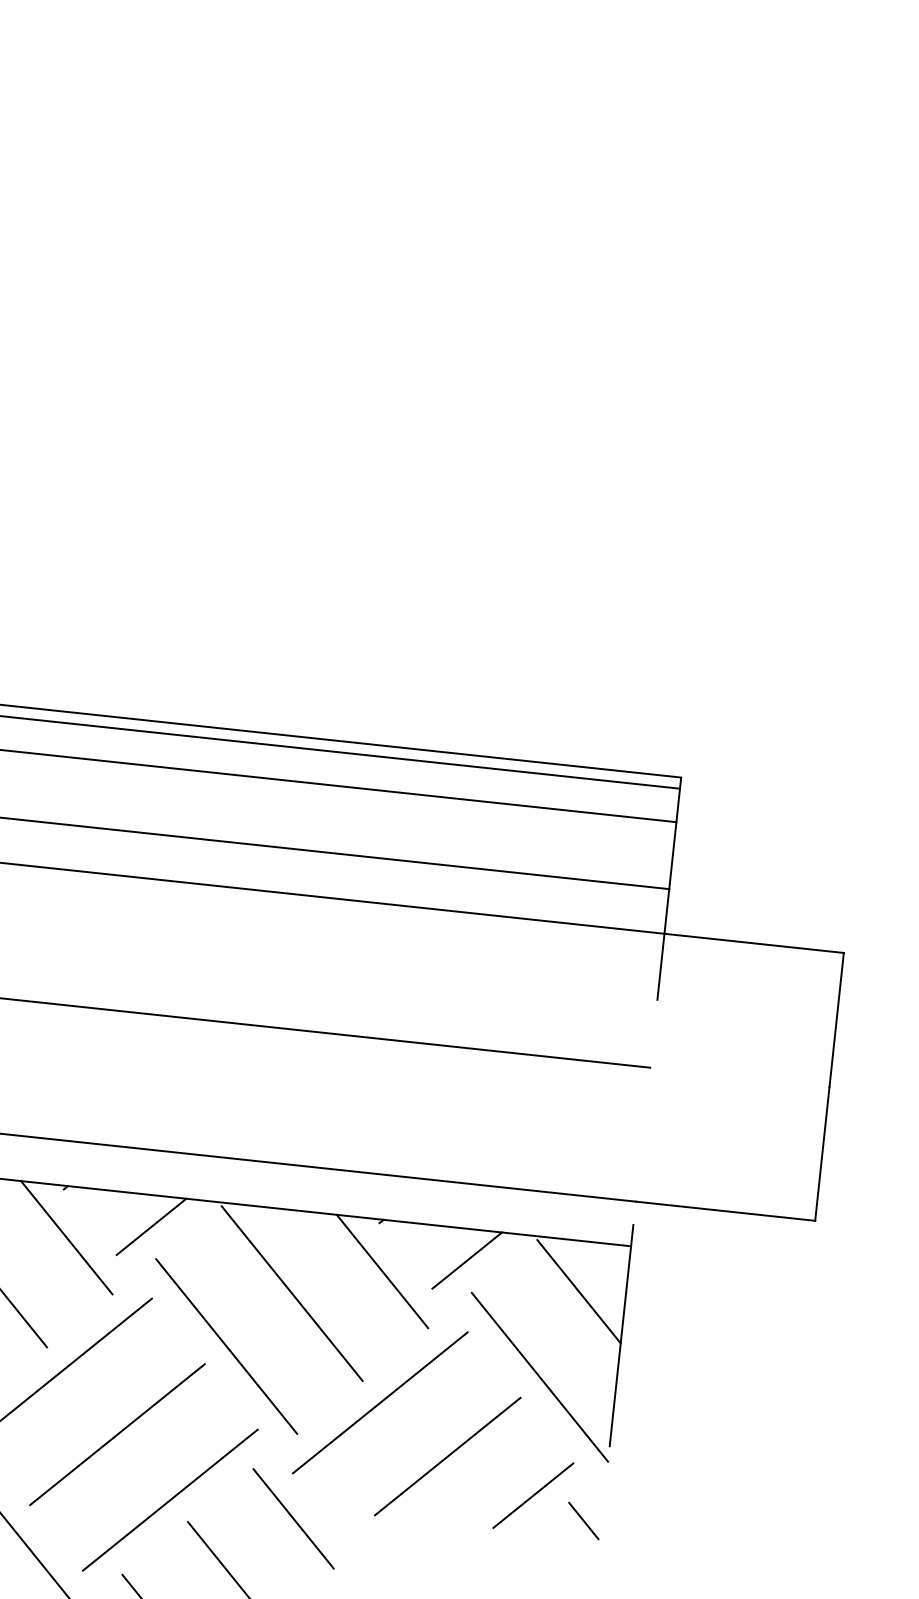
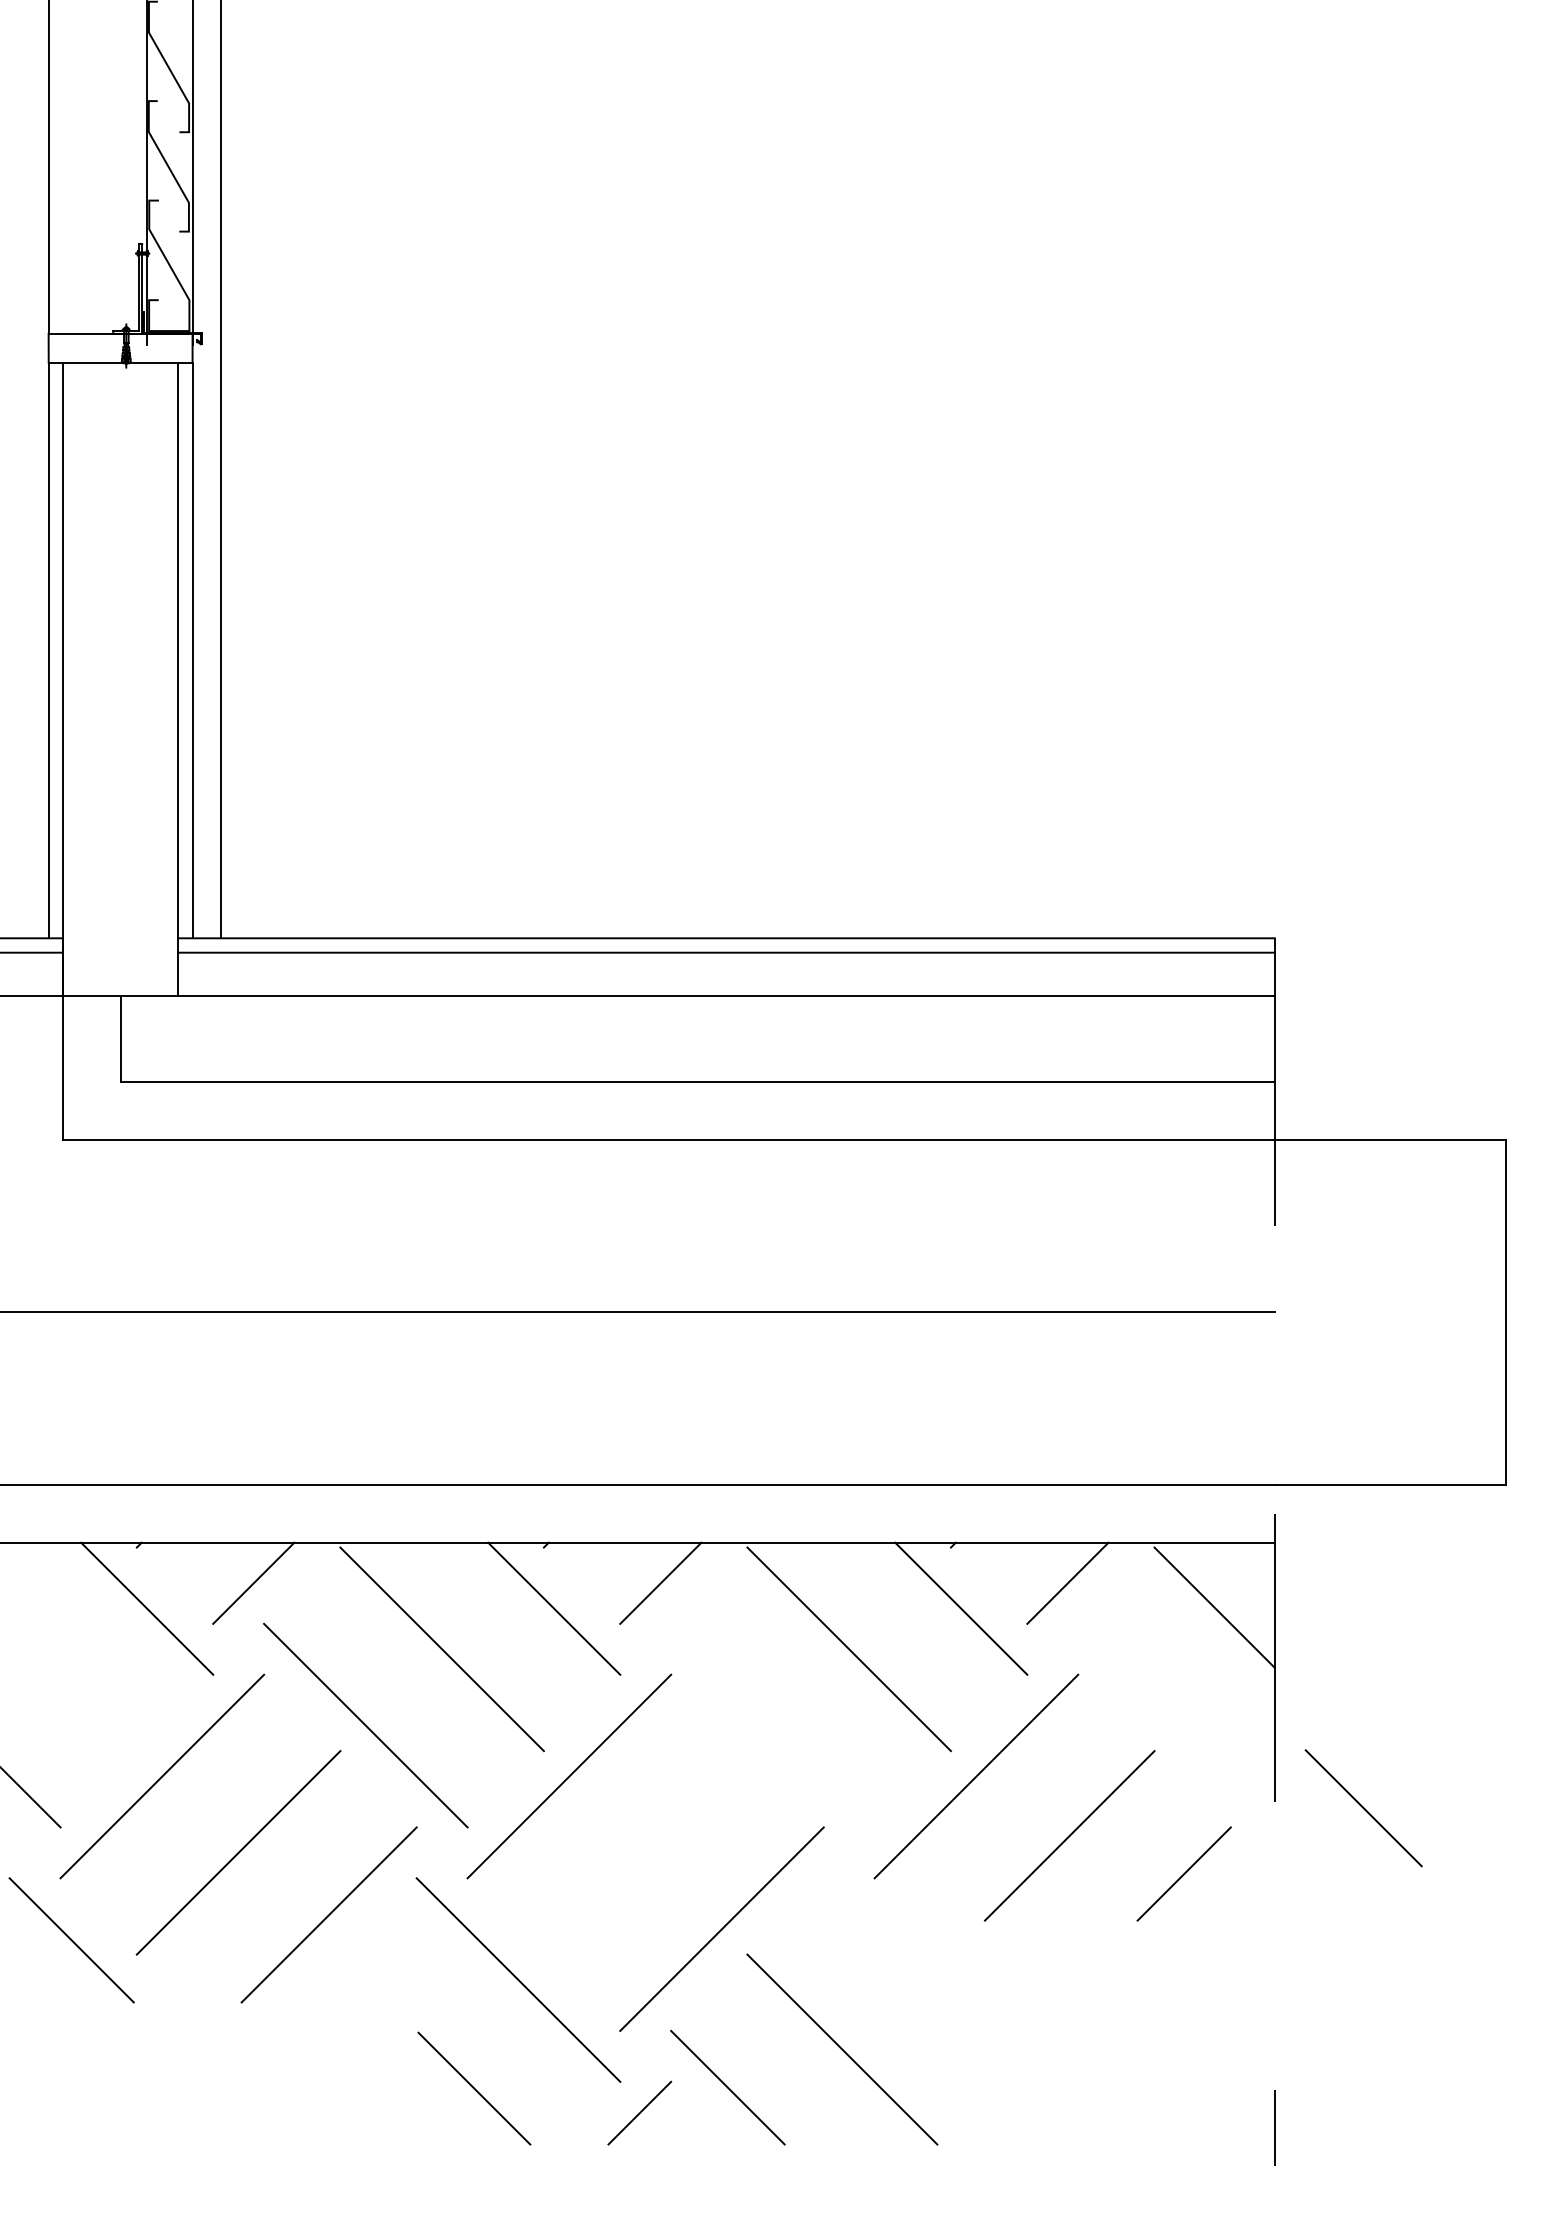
line: (226, 1346) -> (772, 1725), removed
line: (540, 1376) -> (1176, 1721), removed
line: (117, 1434) -> (645, 1852), removed
line: (293, 1519) -> (1363, 1808), moved
line: (583, 1521) -> (1251, 1899), removed

